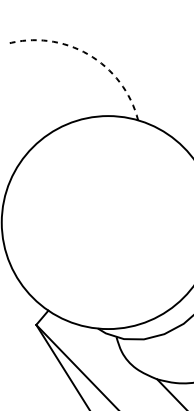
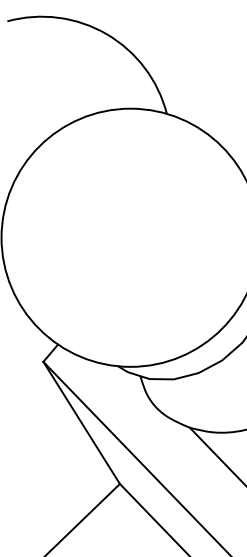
arc: (88, 54) -> (106, 34), dashed -> solid

